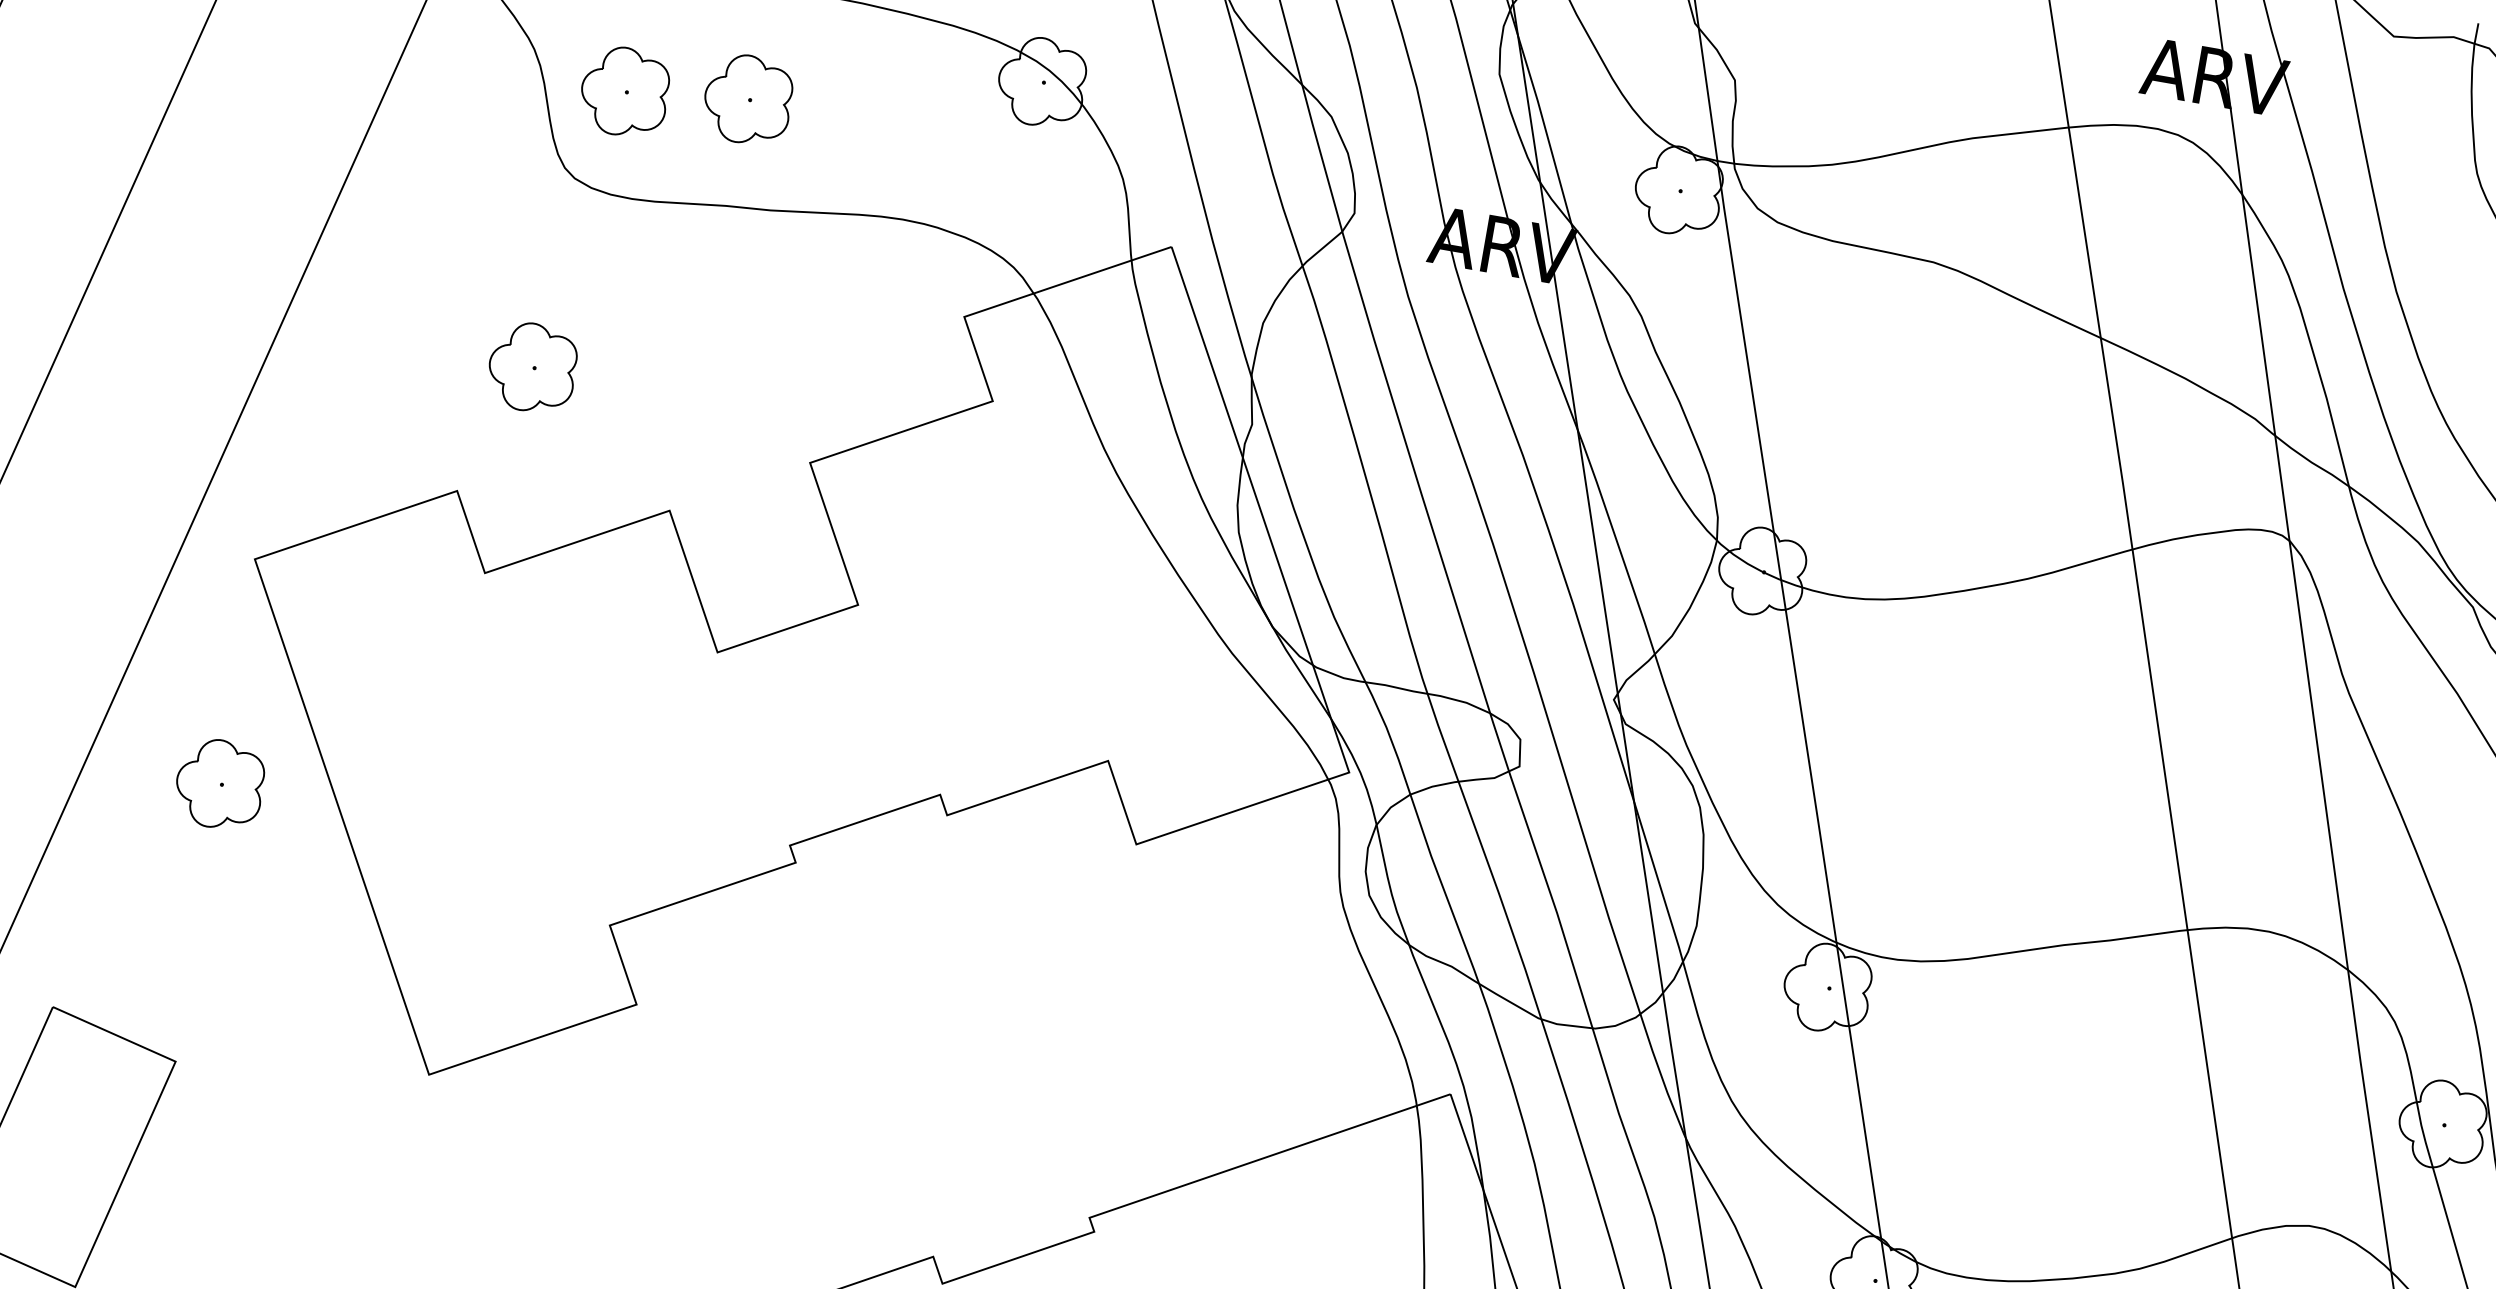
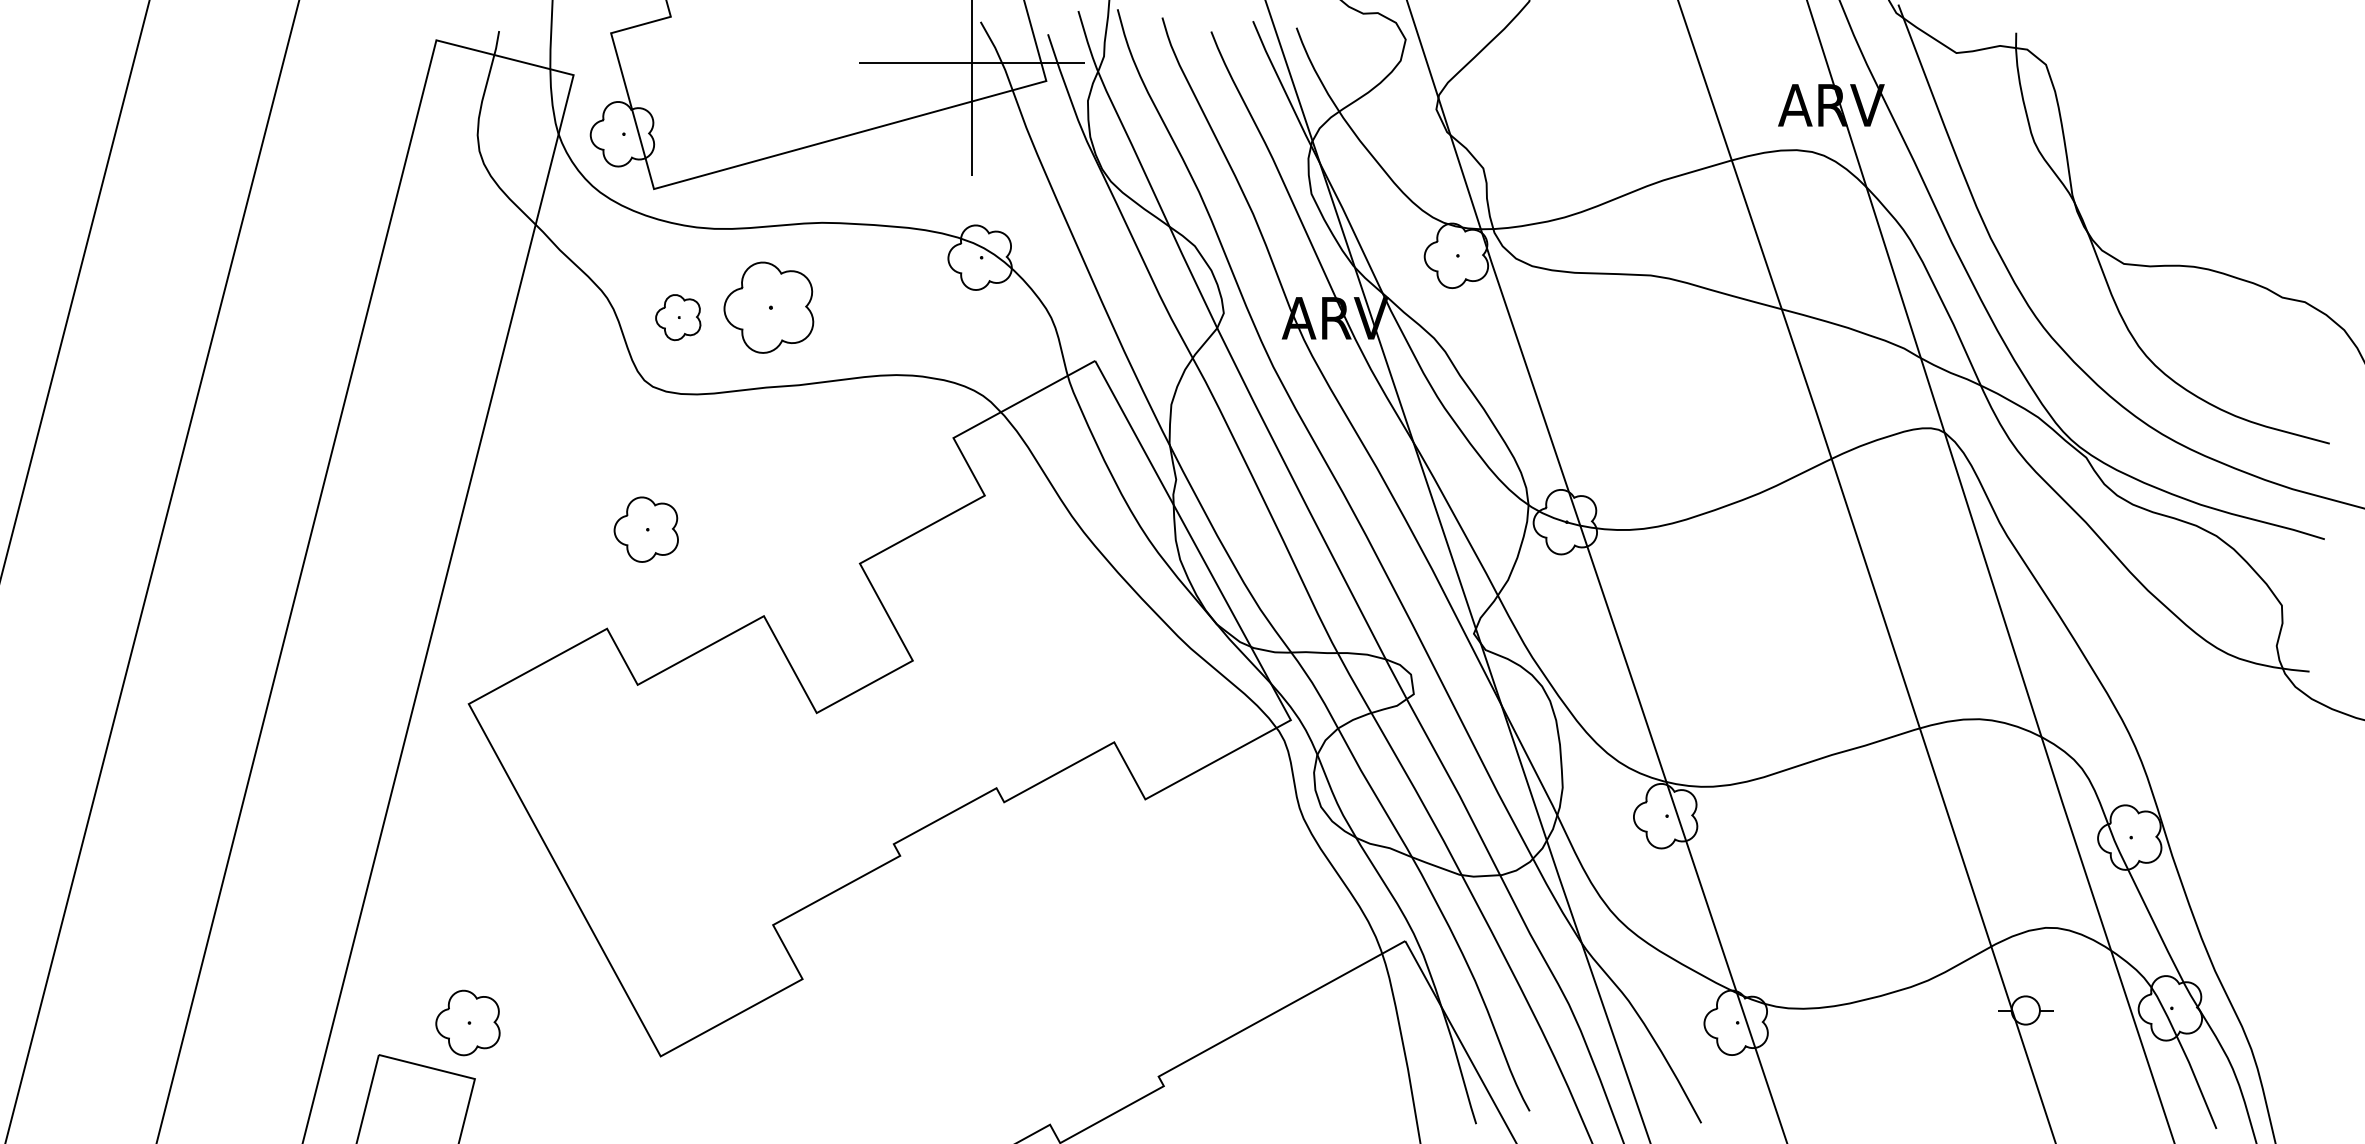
part: (623, 91) -> (677, 317), size x0.7
part: (747, 99) -> (768, 307), size x1.4
part: (219, 783) -> (467, 1022), moved

